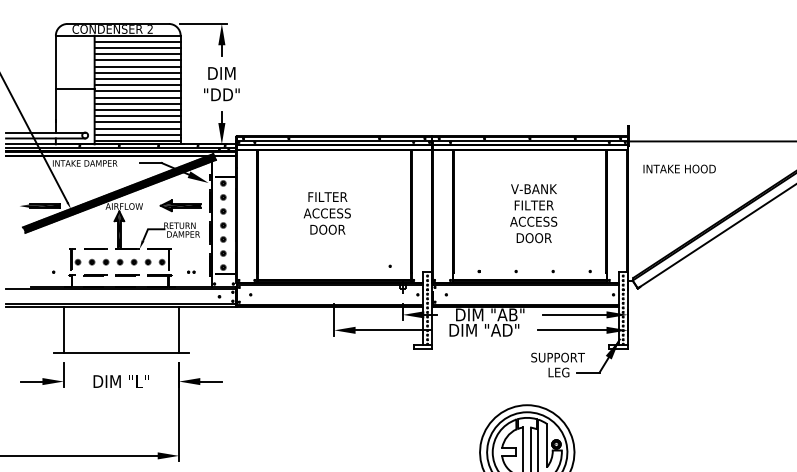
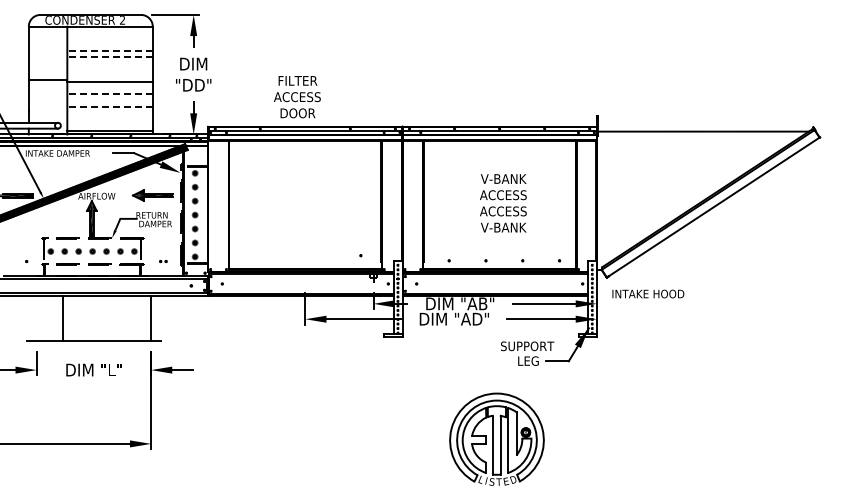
line: (137, 41) -> (109, 32), removed
line: (137, 47) -> (109, 38), removed
line: (137, 54) -> (109, 45), removed
line: (138, 60) -> (110, 51), solid -> dashed
line: (138, 66) -> (110, 57), solid -> dashed
line: (137, 72) -> (109, 63), removed
line: (137, 78) -> (109, 69), removed
line: (137, 84) -> (109, 75), removed
line: (137, 98) -> (109, 88), removed
line: (138, 104) -> (110, 94), solid -> dashed
line: (137, 110) -> (109, 100), removed
line: (138, 116) -> (110, 106), solid -> dashed
line: (137, 122) -> (109, 112), removed
line: (137, 128) -> (109, 118), removed
line: (137, 134) -> (109, 124), removed
text: (679, 168) -> (648, 293), moved
text: (533, 205) -> (503, 195), FILTER -> ACCESS
text: (327, 213) -> (297, 97), moved
text: (533, 237) -> (503, 227), DOOR -> V-BANK
line: (63, 329) -> (62, 318), moved

